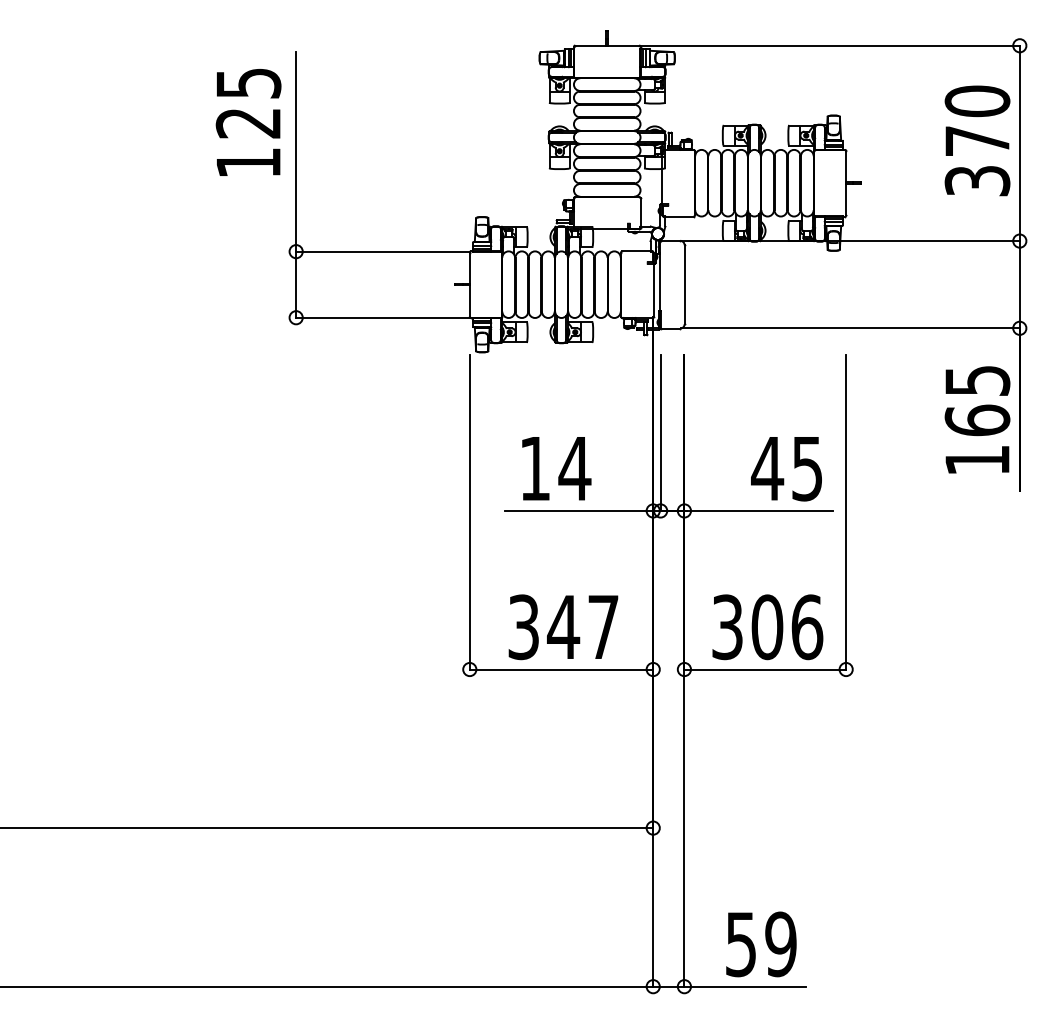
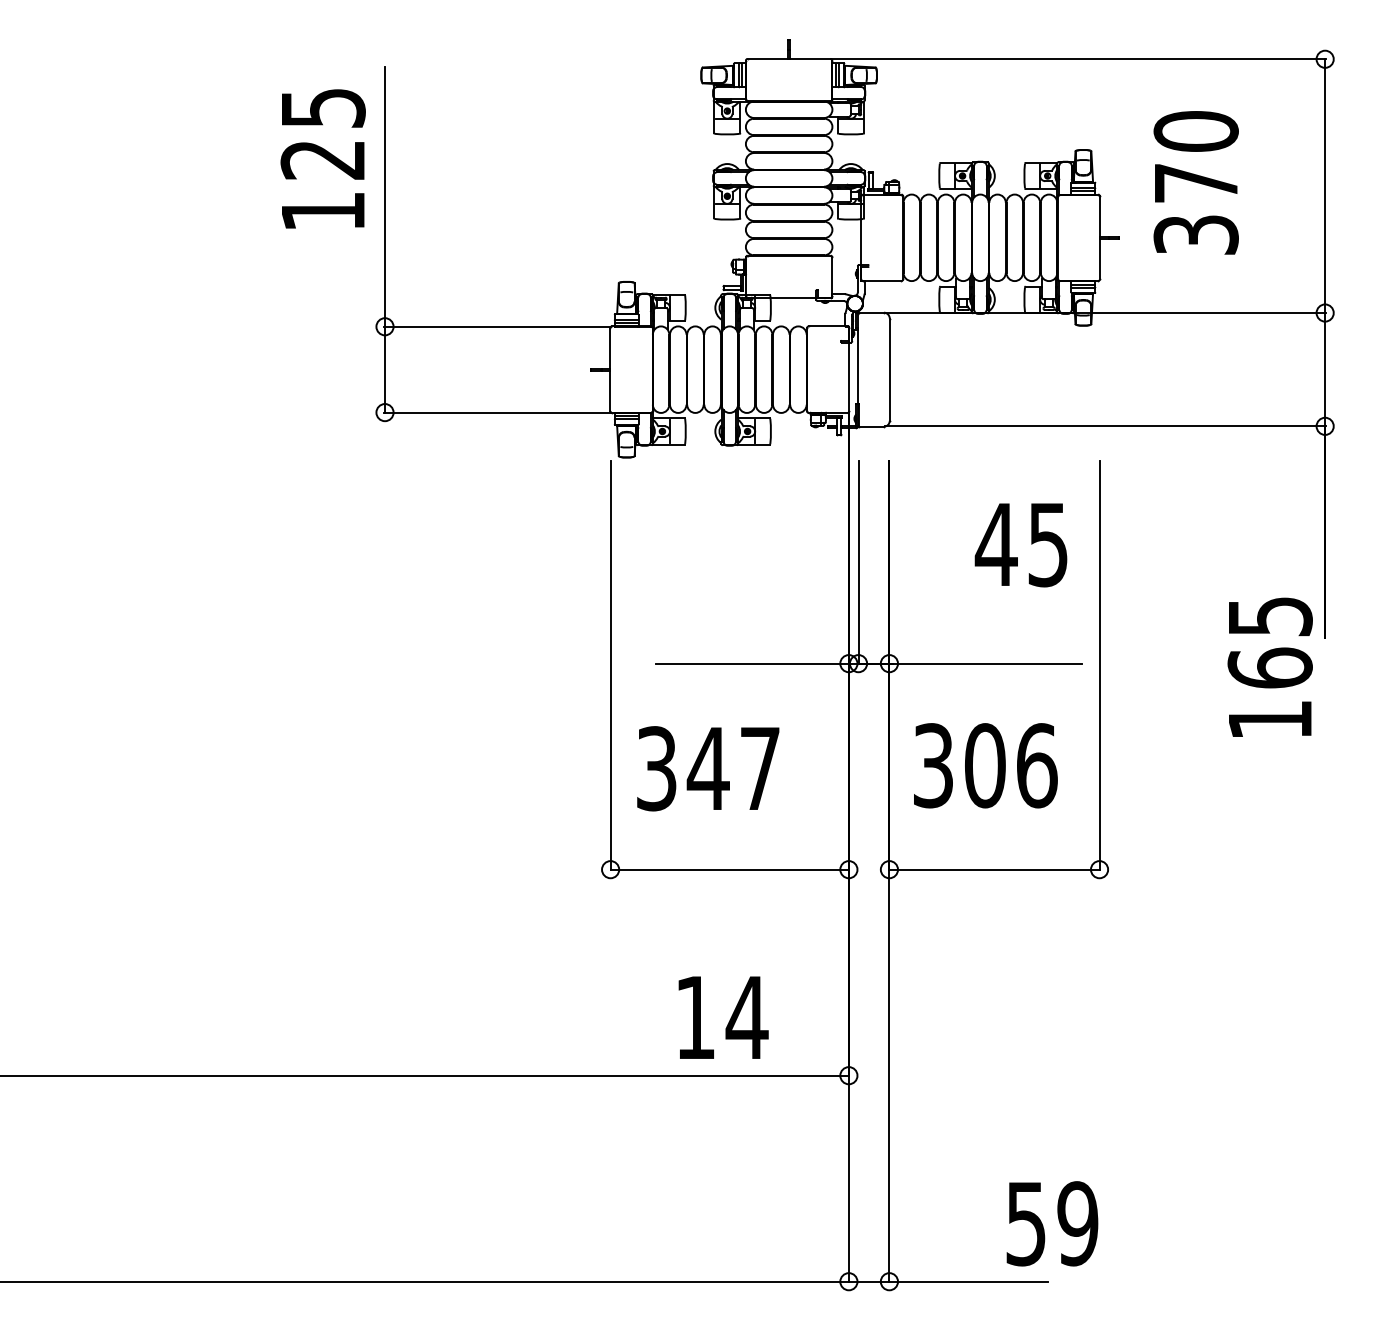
text: (976, 140) -> (1195, 182), moved
text: (976, 419) -> (1269, 666), moved
text: (556, 468) -> (723, 1017), moved
text: (786, 469) -> (1020, 545), moved
text: (563, 627) -> (708, 768), moved
text: (767, 627) -> (985, 765), moved
text: (761, 944) -> (1052, 1223), moved

